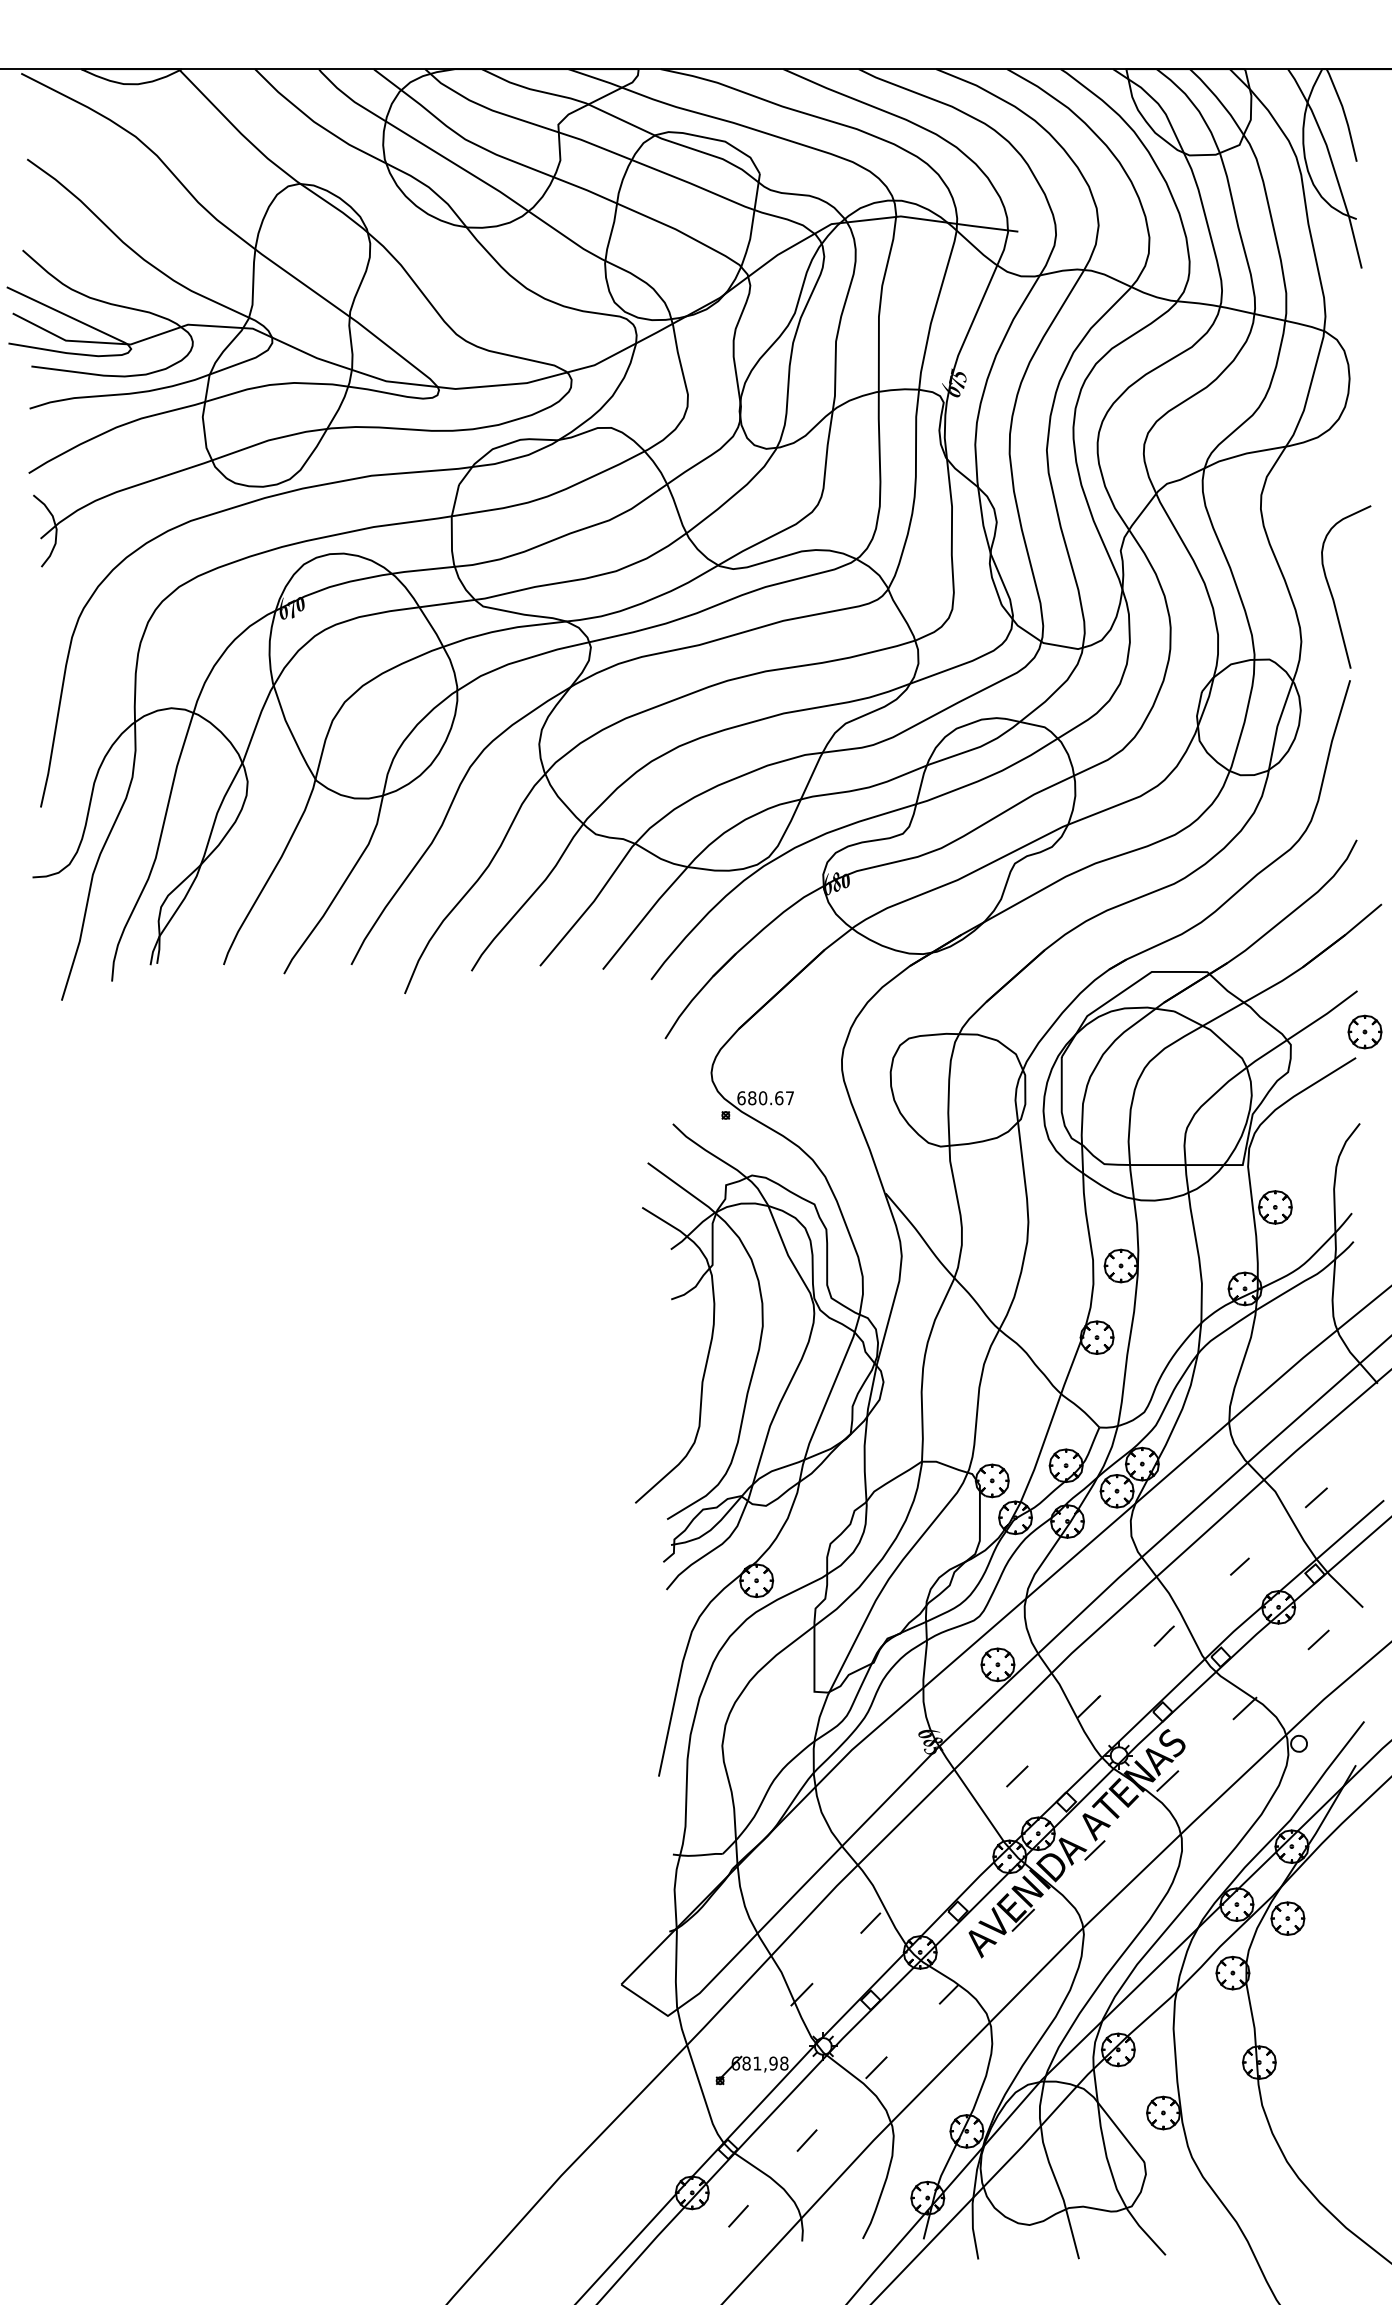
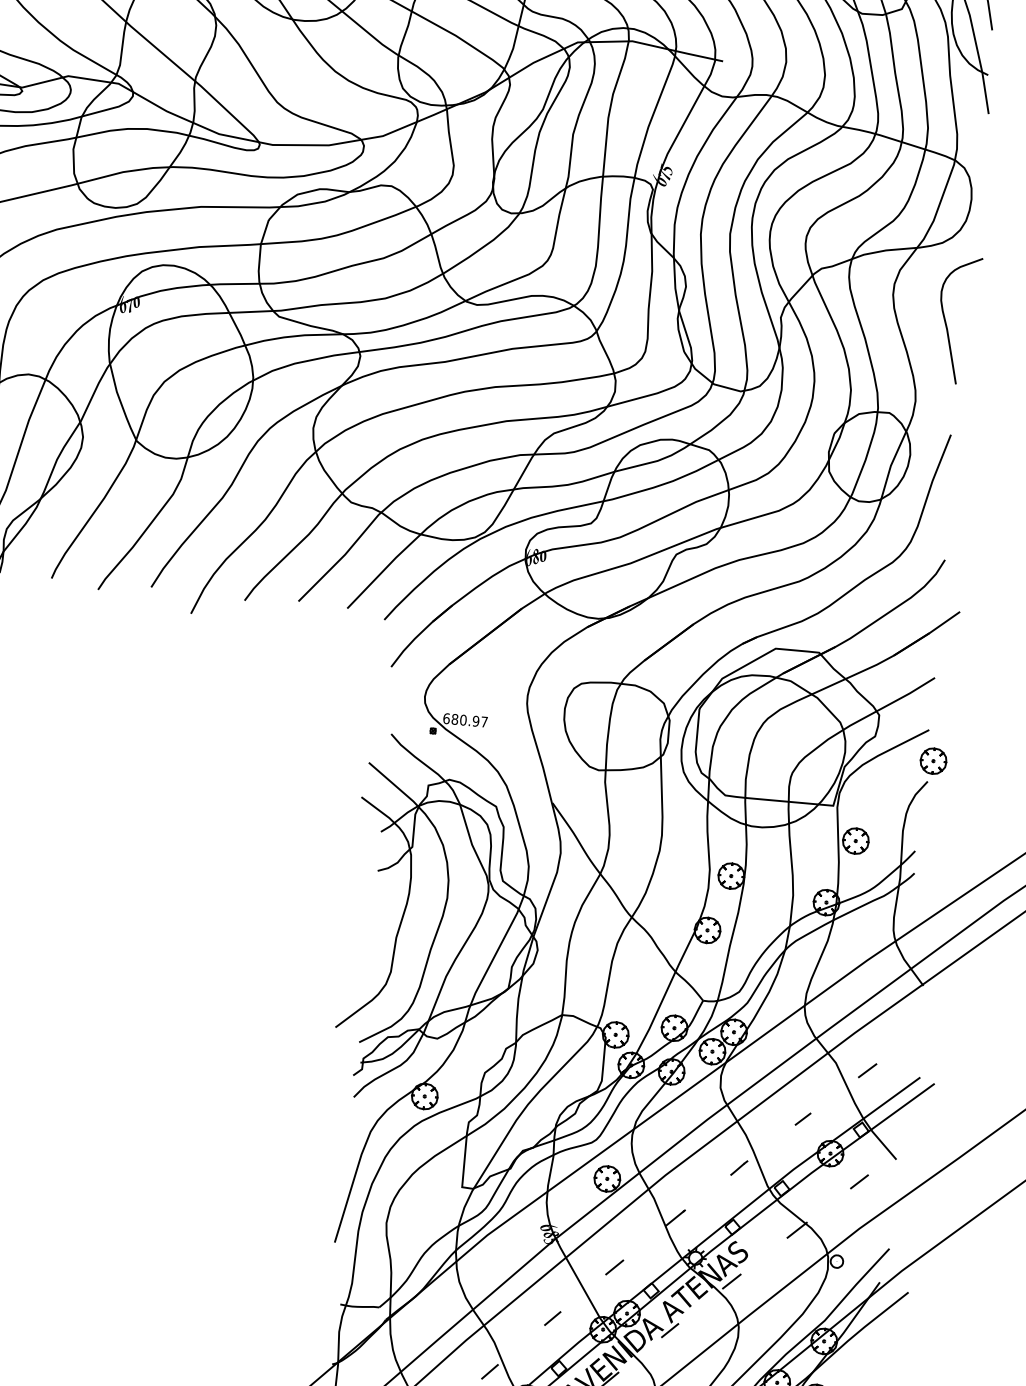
curve: (1331, 590) -> (946, 321), moved
part: (1364, 1031) -> (933, 760), moved
text: (779, 1098) -> (476, 721), 680.67 -> 680.97
line: (944, 1848) -> (552, 1318), added

